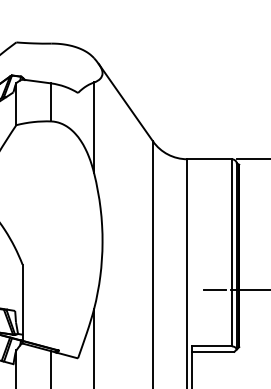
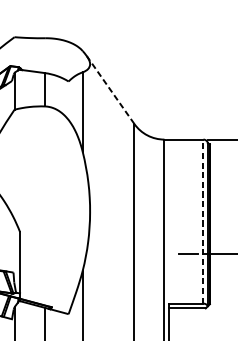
line: (125, 102) -> (110, 89), solid -> dashed
line: (231, 252) -> (203, 221), solid -> dashed

